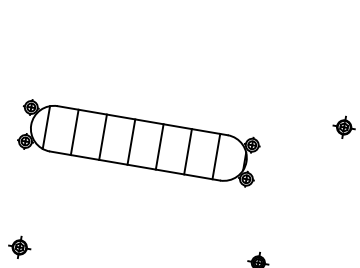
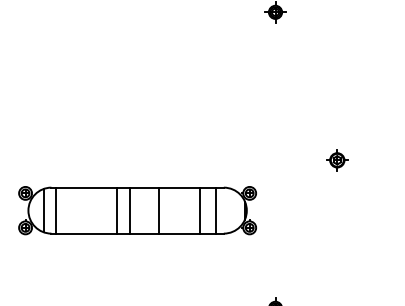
line: (74, 132) -> (55, 210), moved
line: (103, 137) -> (117, 210), moved
line: (188, 151) -> (199, 210), moved

